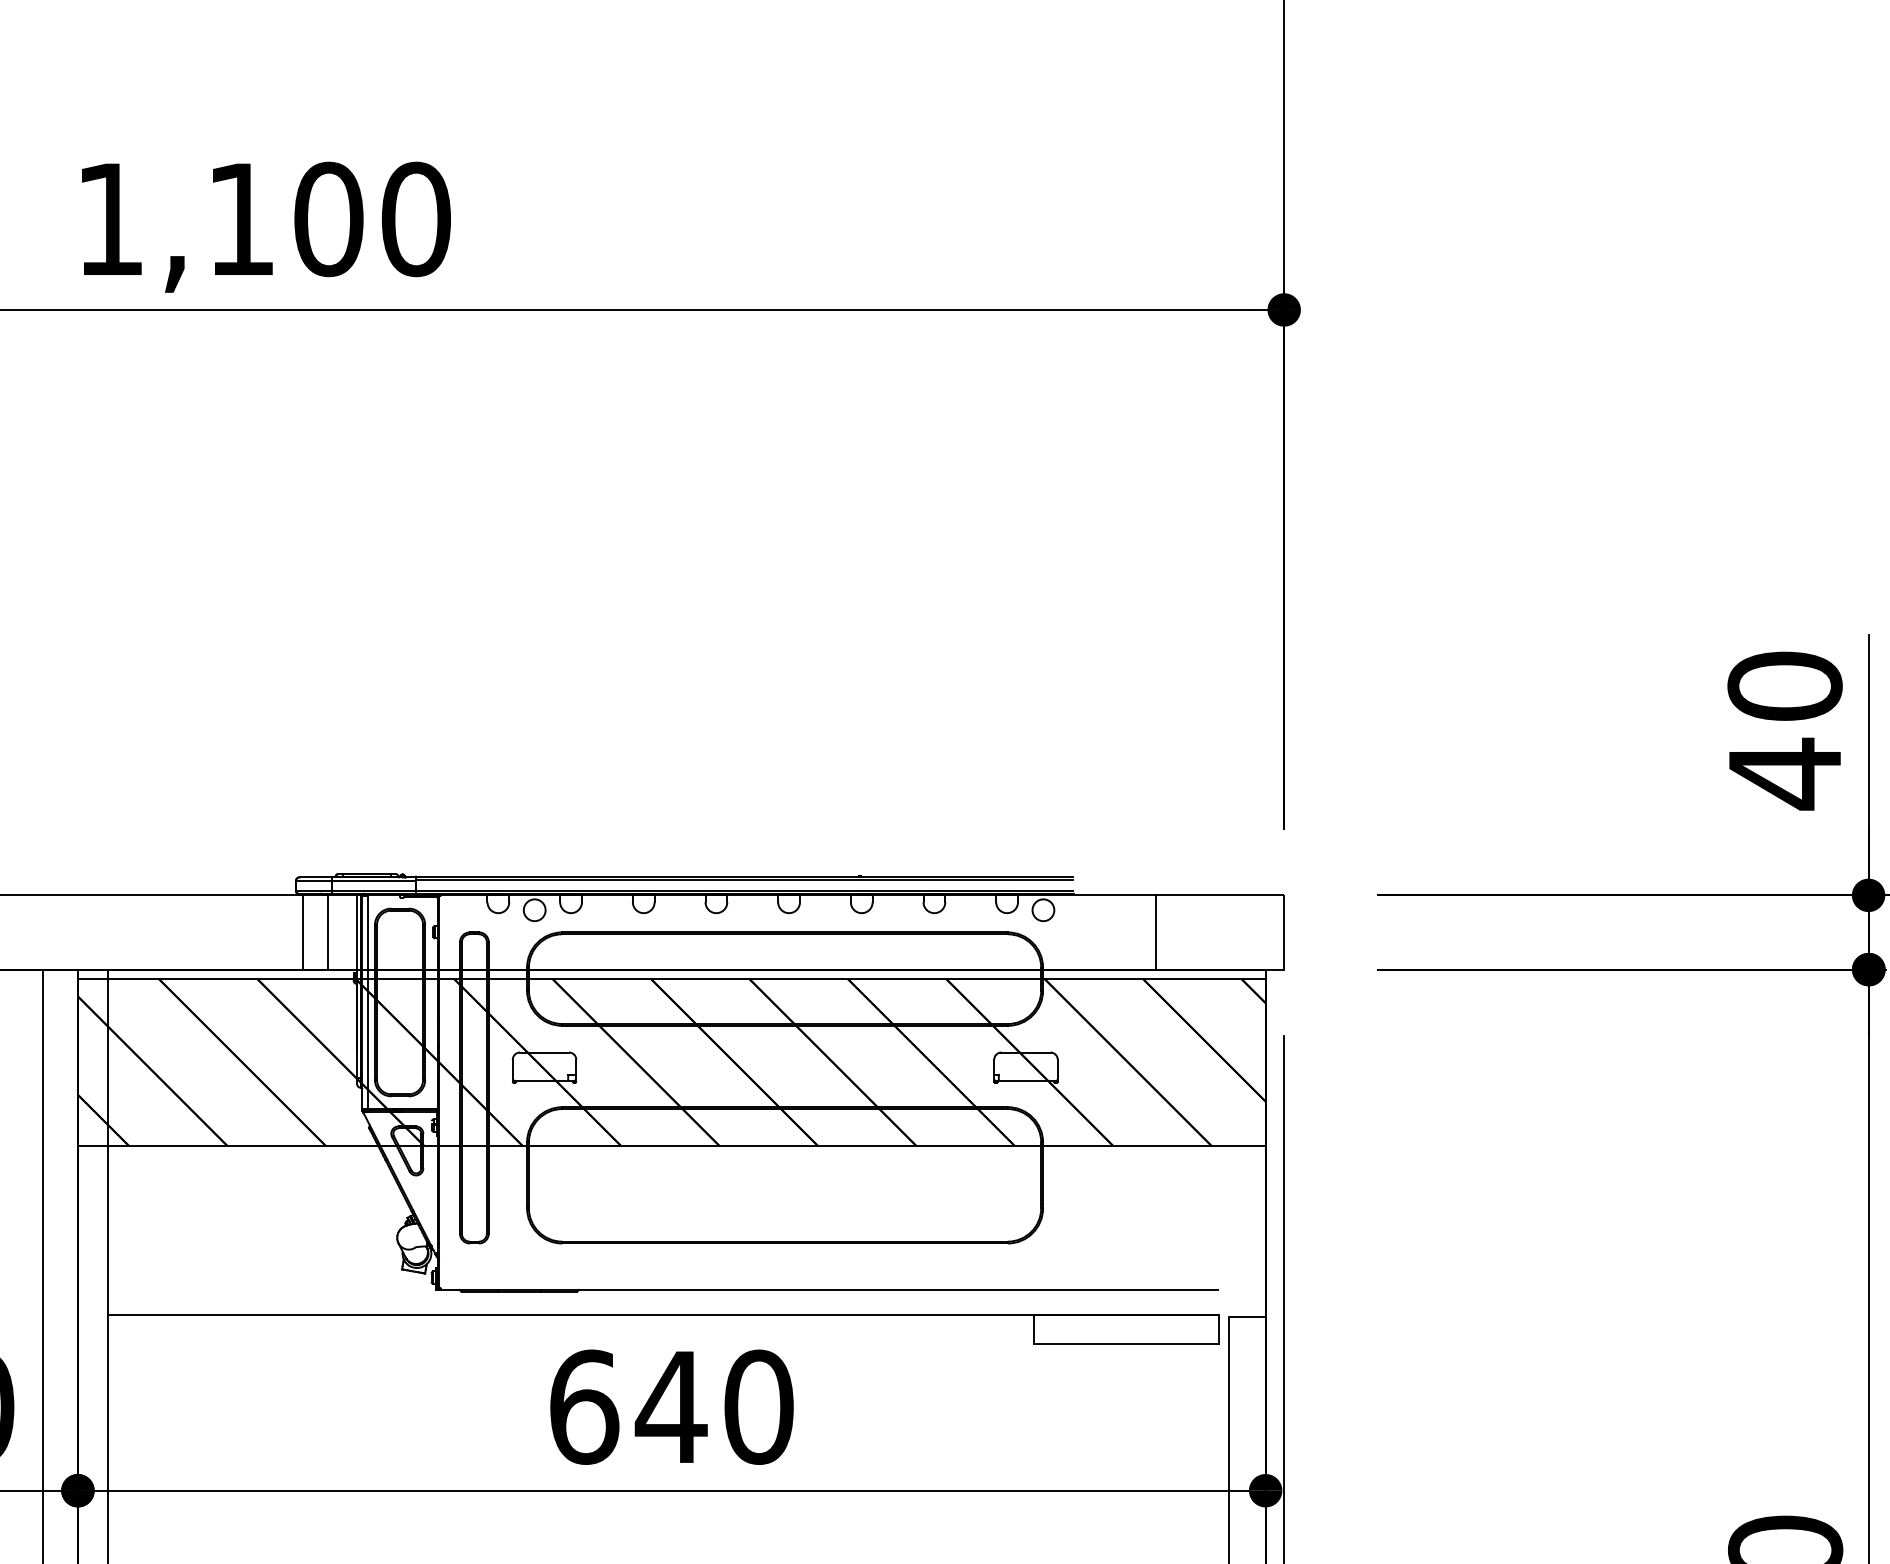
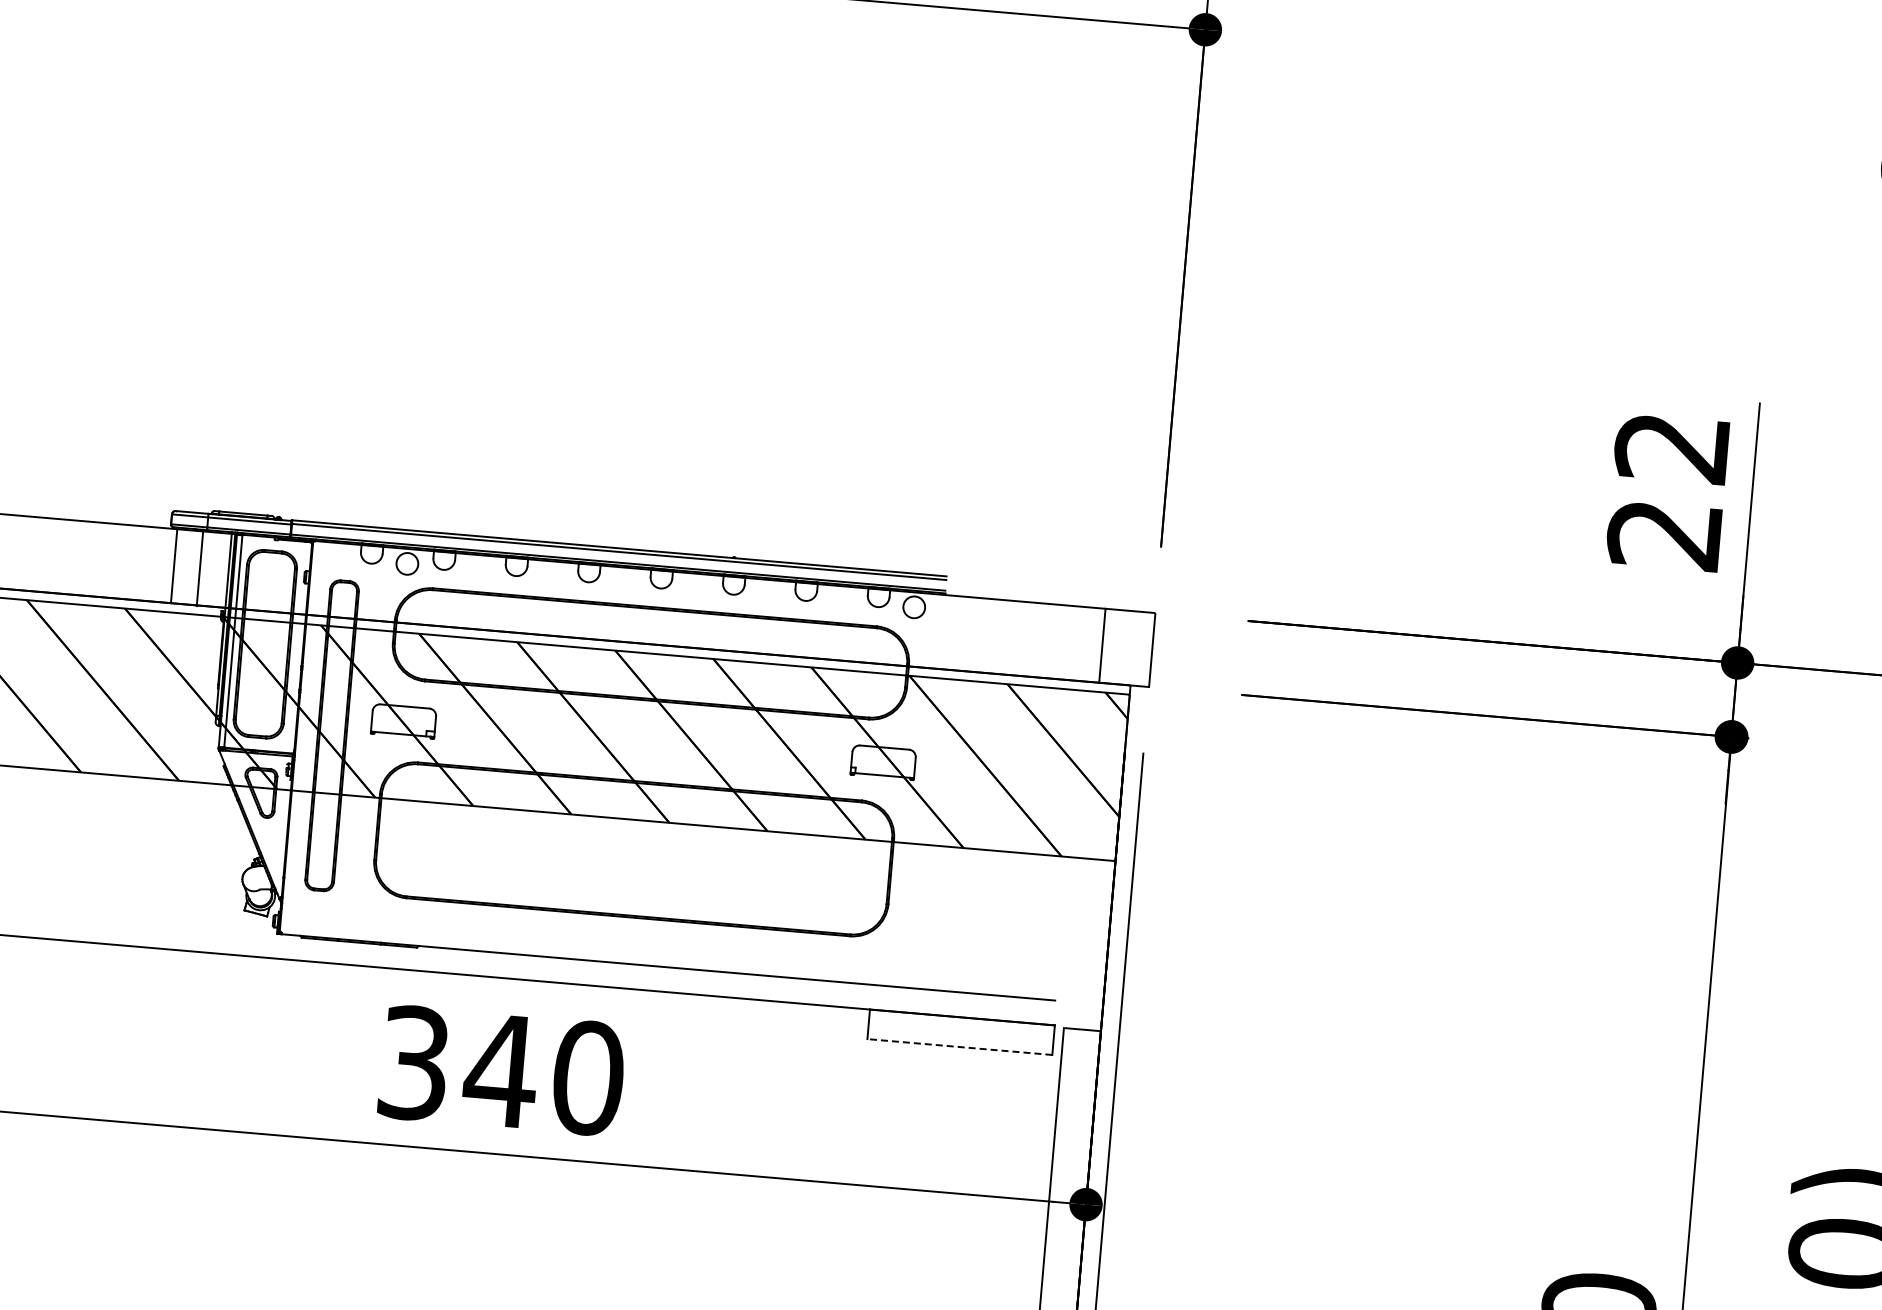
text: (1784, 730) -> (1667, 491), 40 -> 22
line: (1156, 932) -> (1102, 645), moved
line: (1126, 1344) -> (959, 1047), solid -> dashed
text: (584, 1406) -> (414, 1062), 640 -> 340

